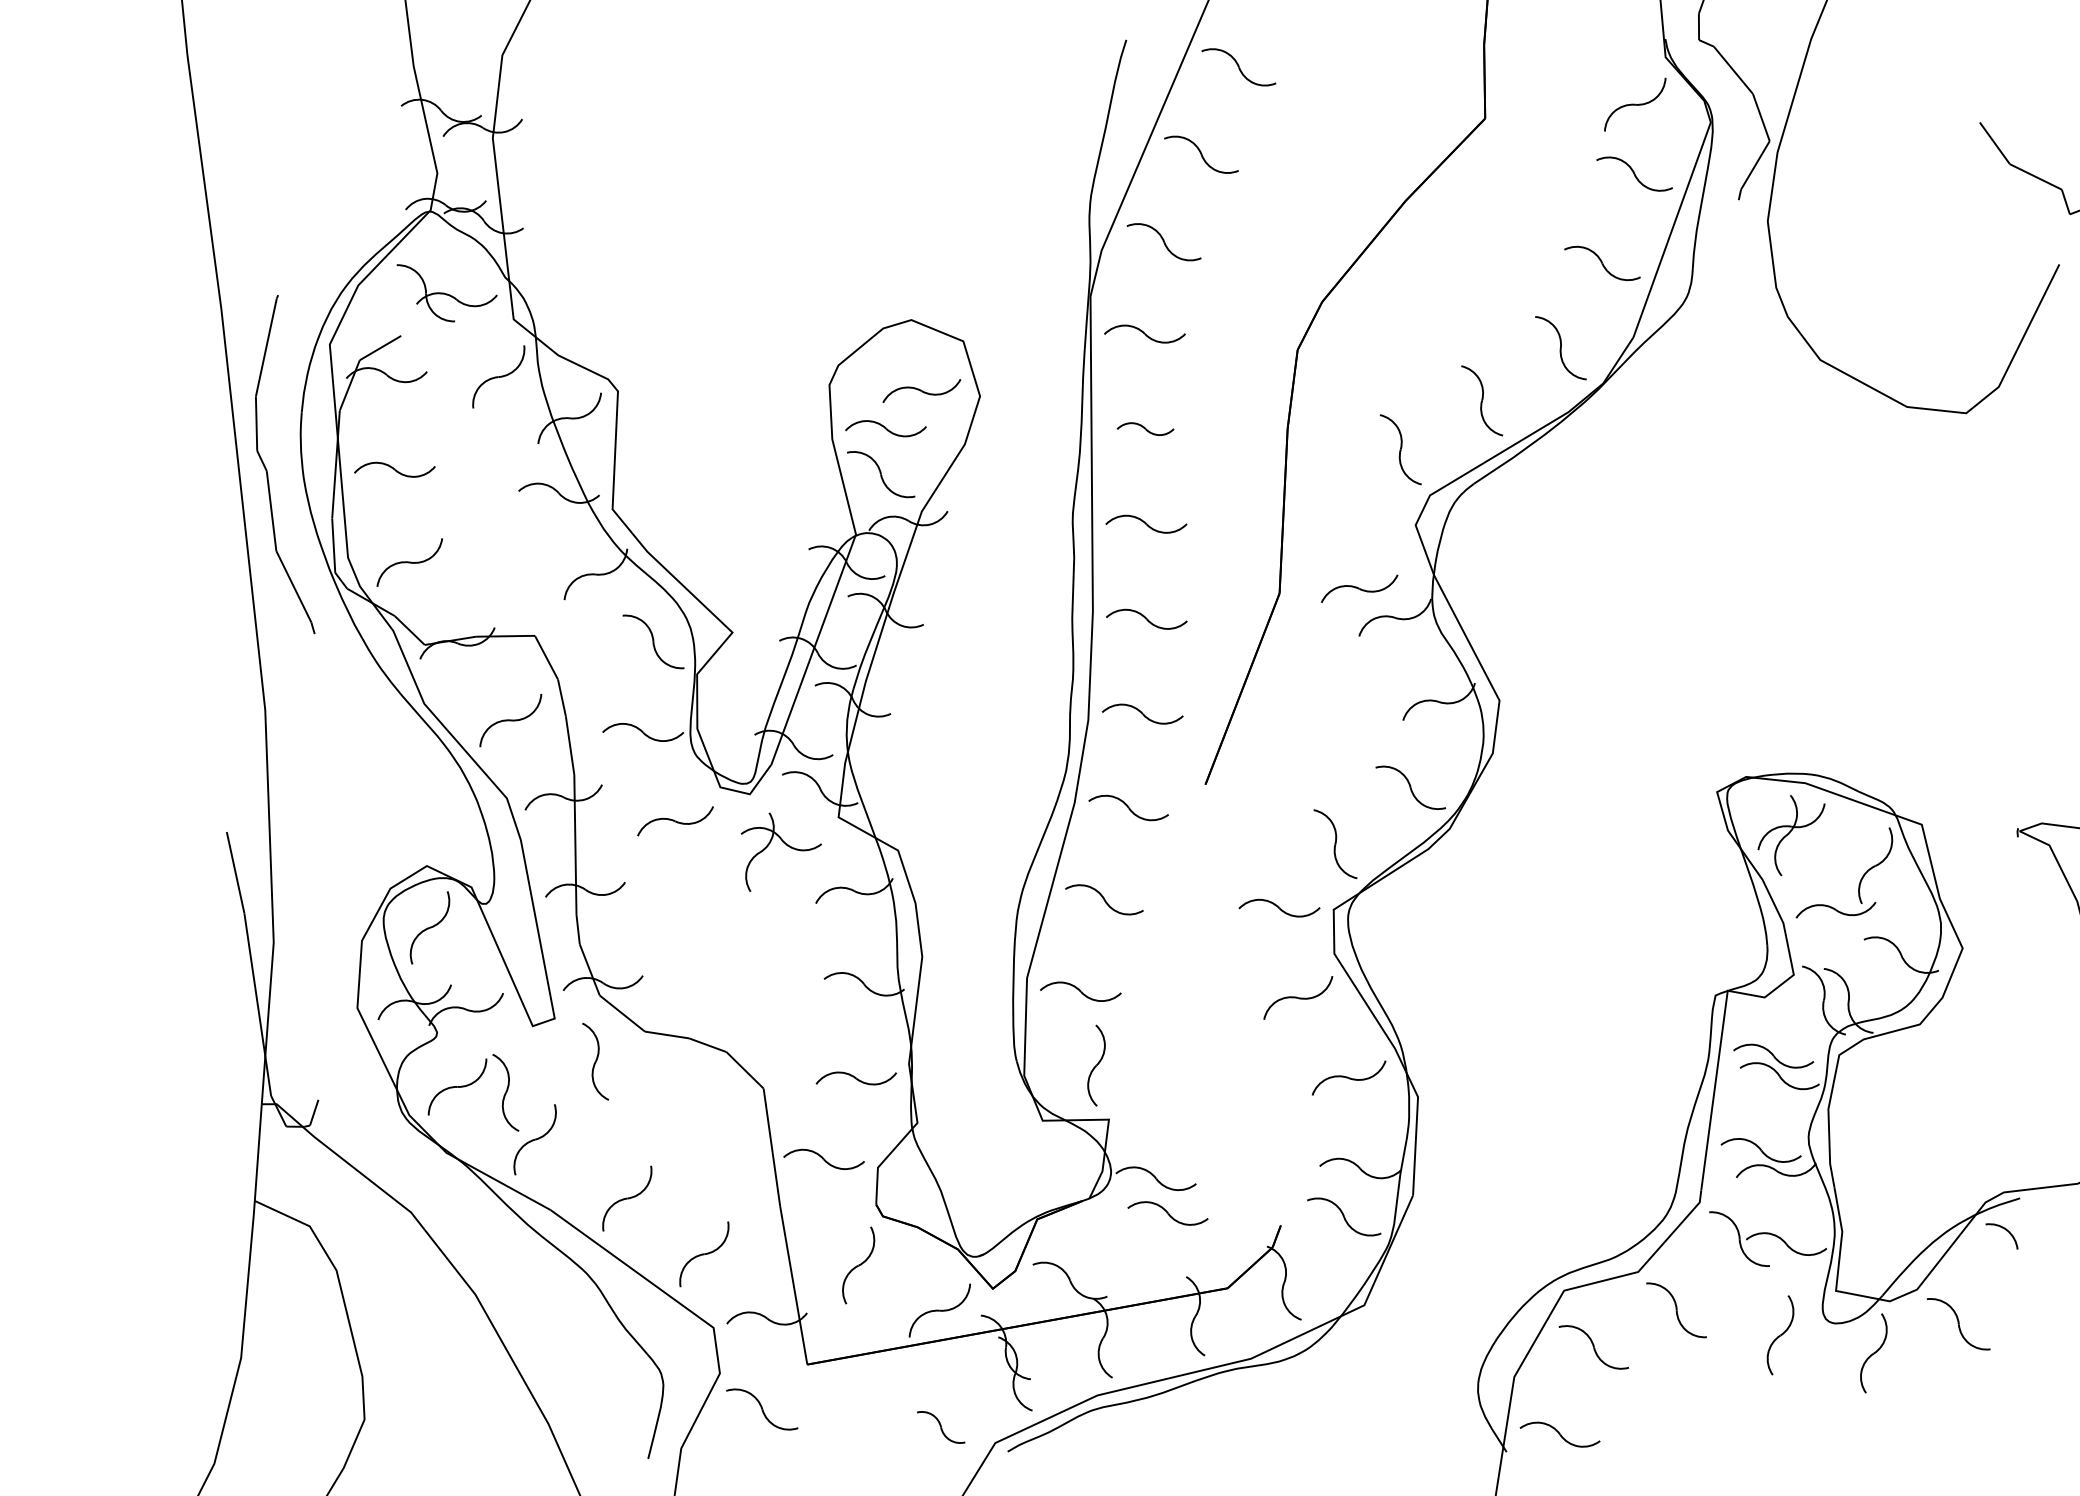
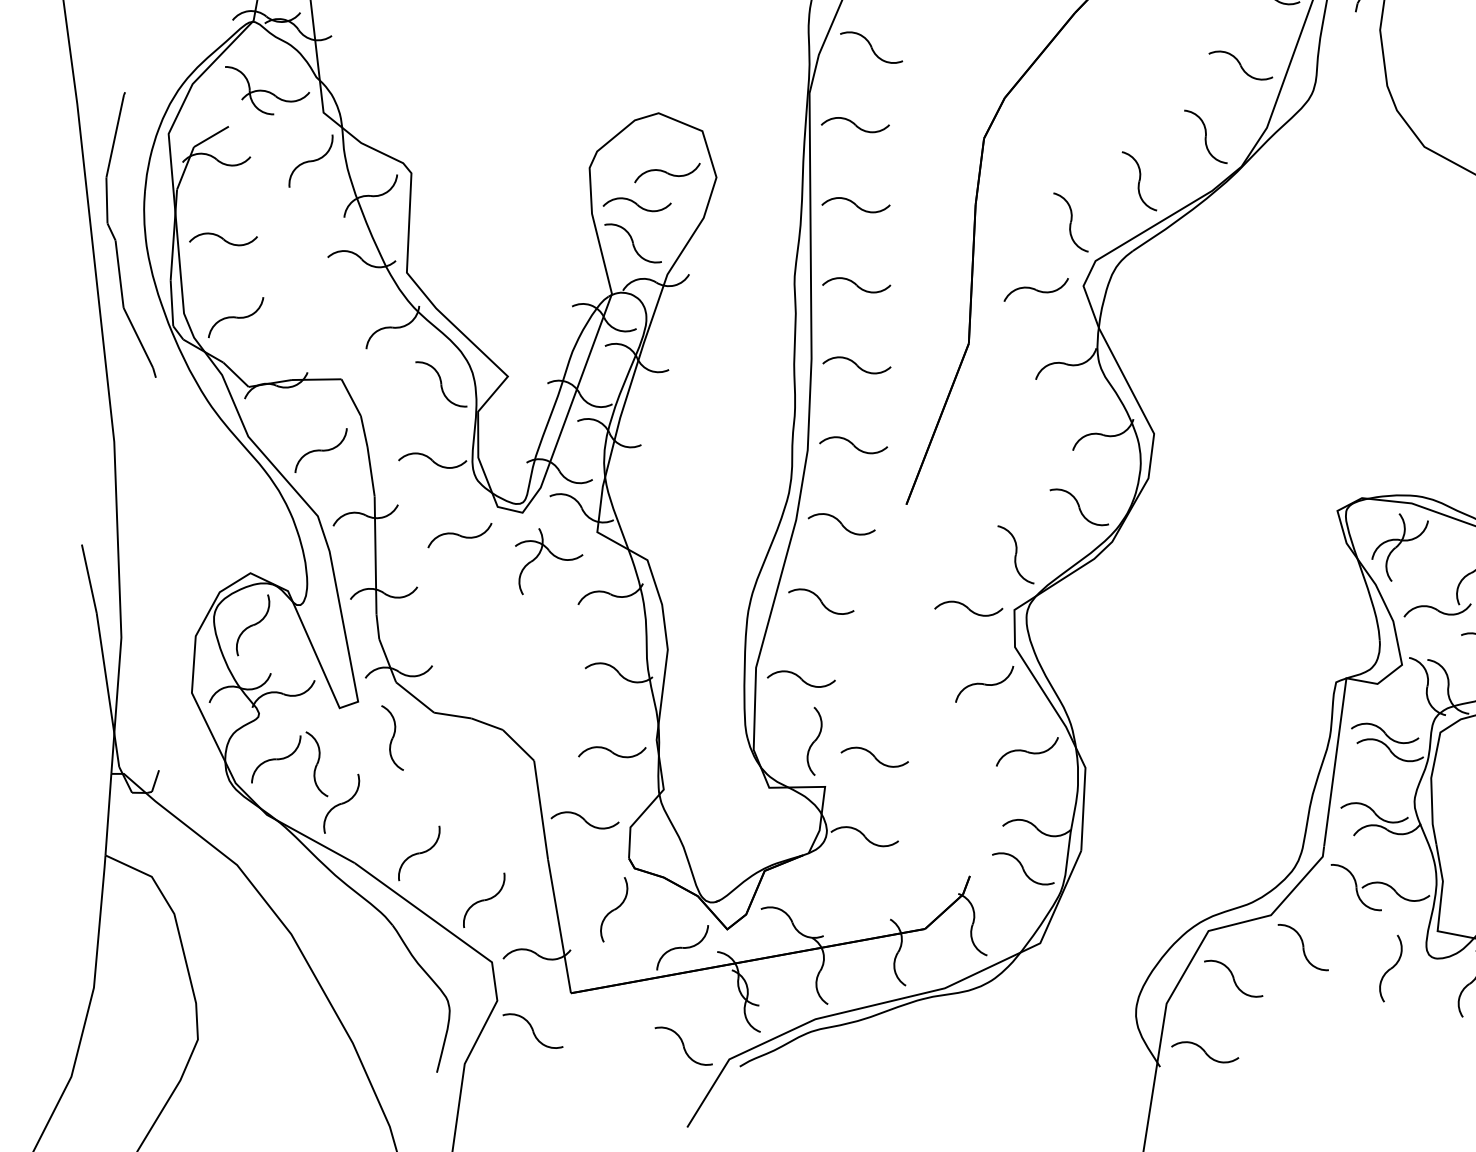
part: (1145, 428) -> (855, 204), size x1.43
part: (1359, 588) -> (1036, 289), moved
part: (1167, 1213) -> (874, 757), moved
part: (940, 1427) -> (683, 1046), size x1.43

